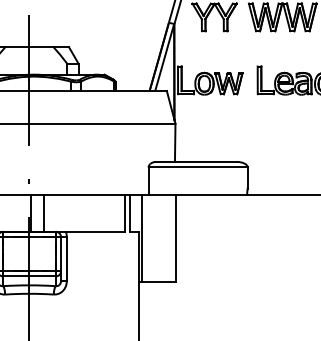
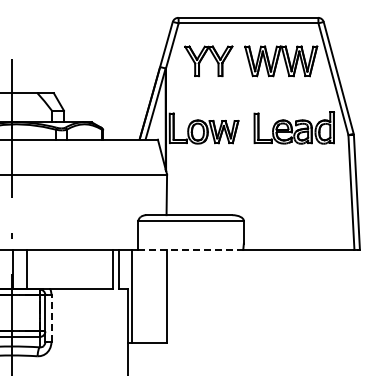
line: (198, 194) -> (191, 249), solid -> dashed
line: (66, 259) -> (51, 318), solid -> dashed

